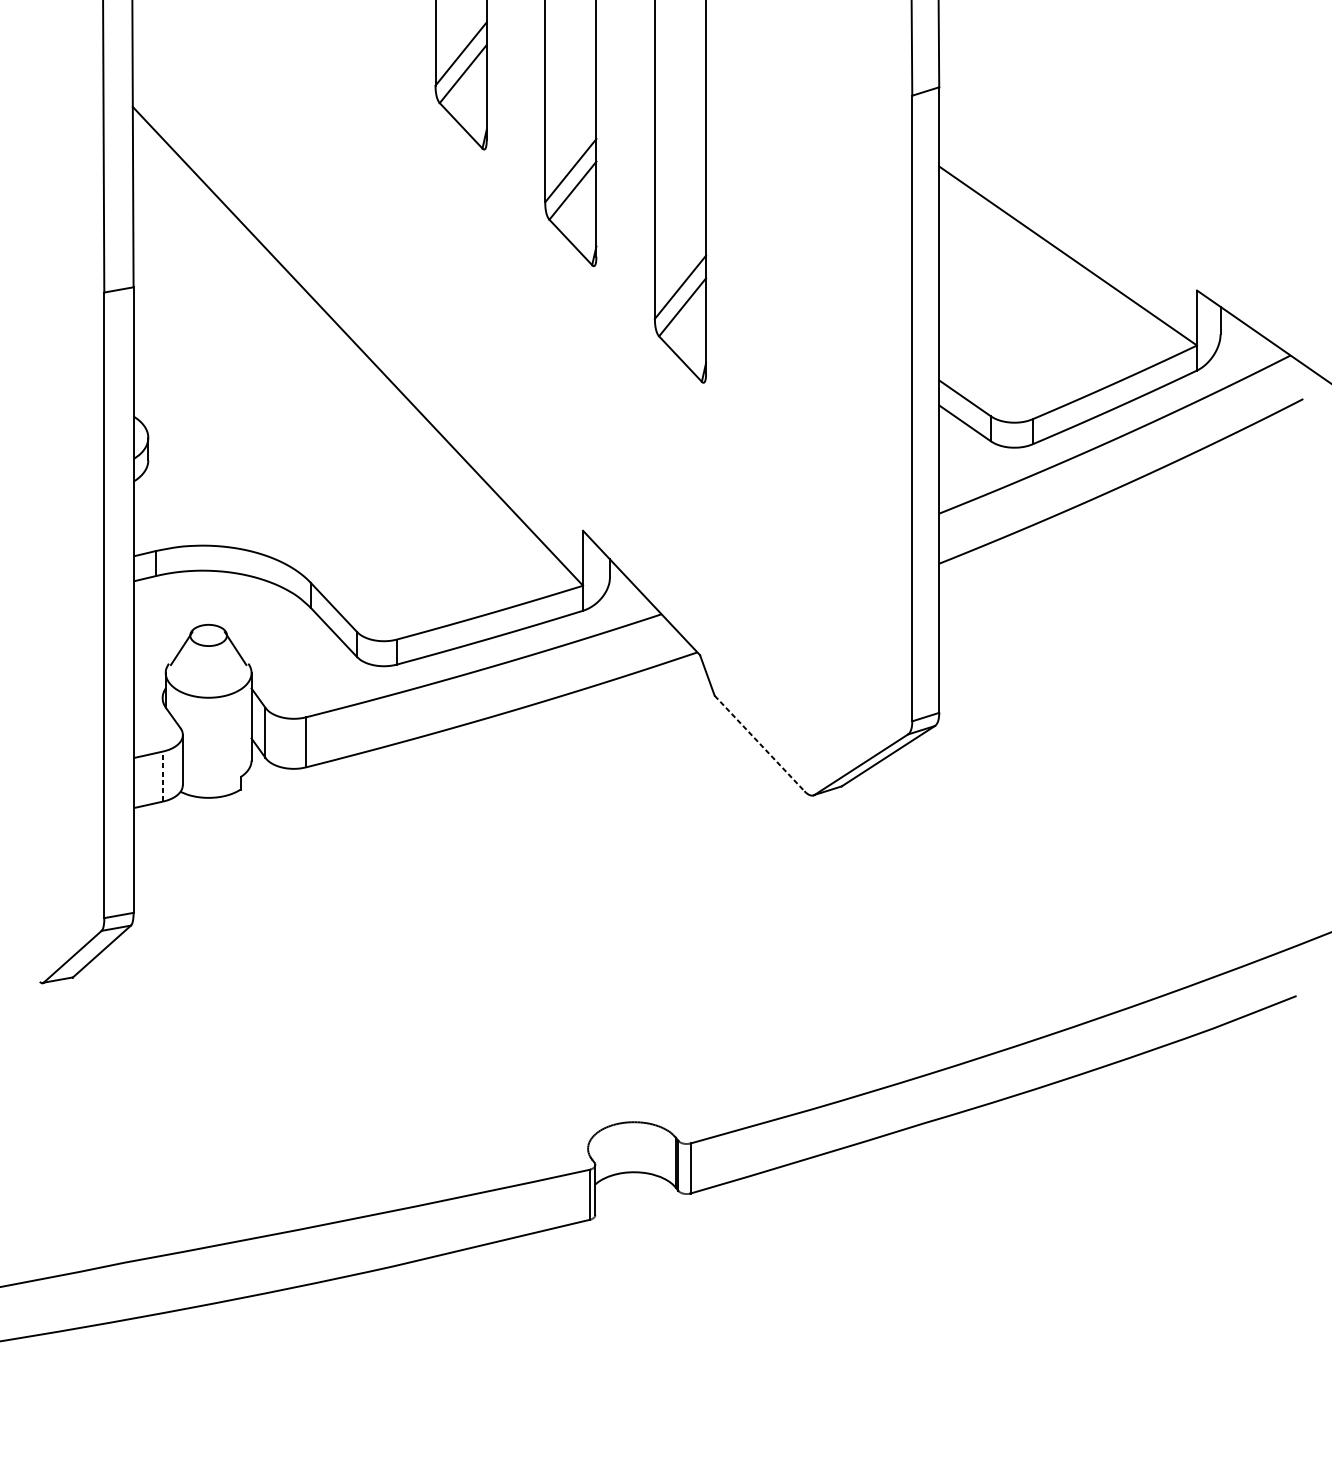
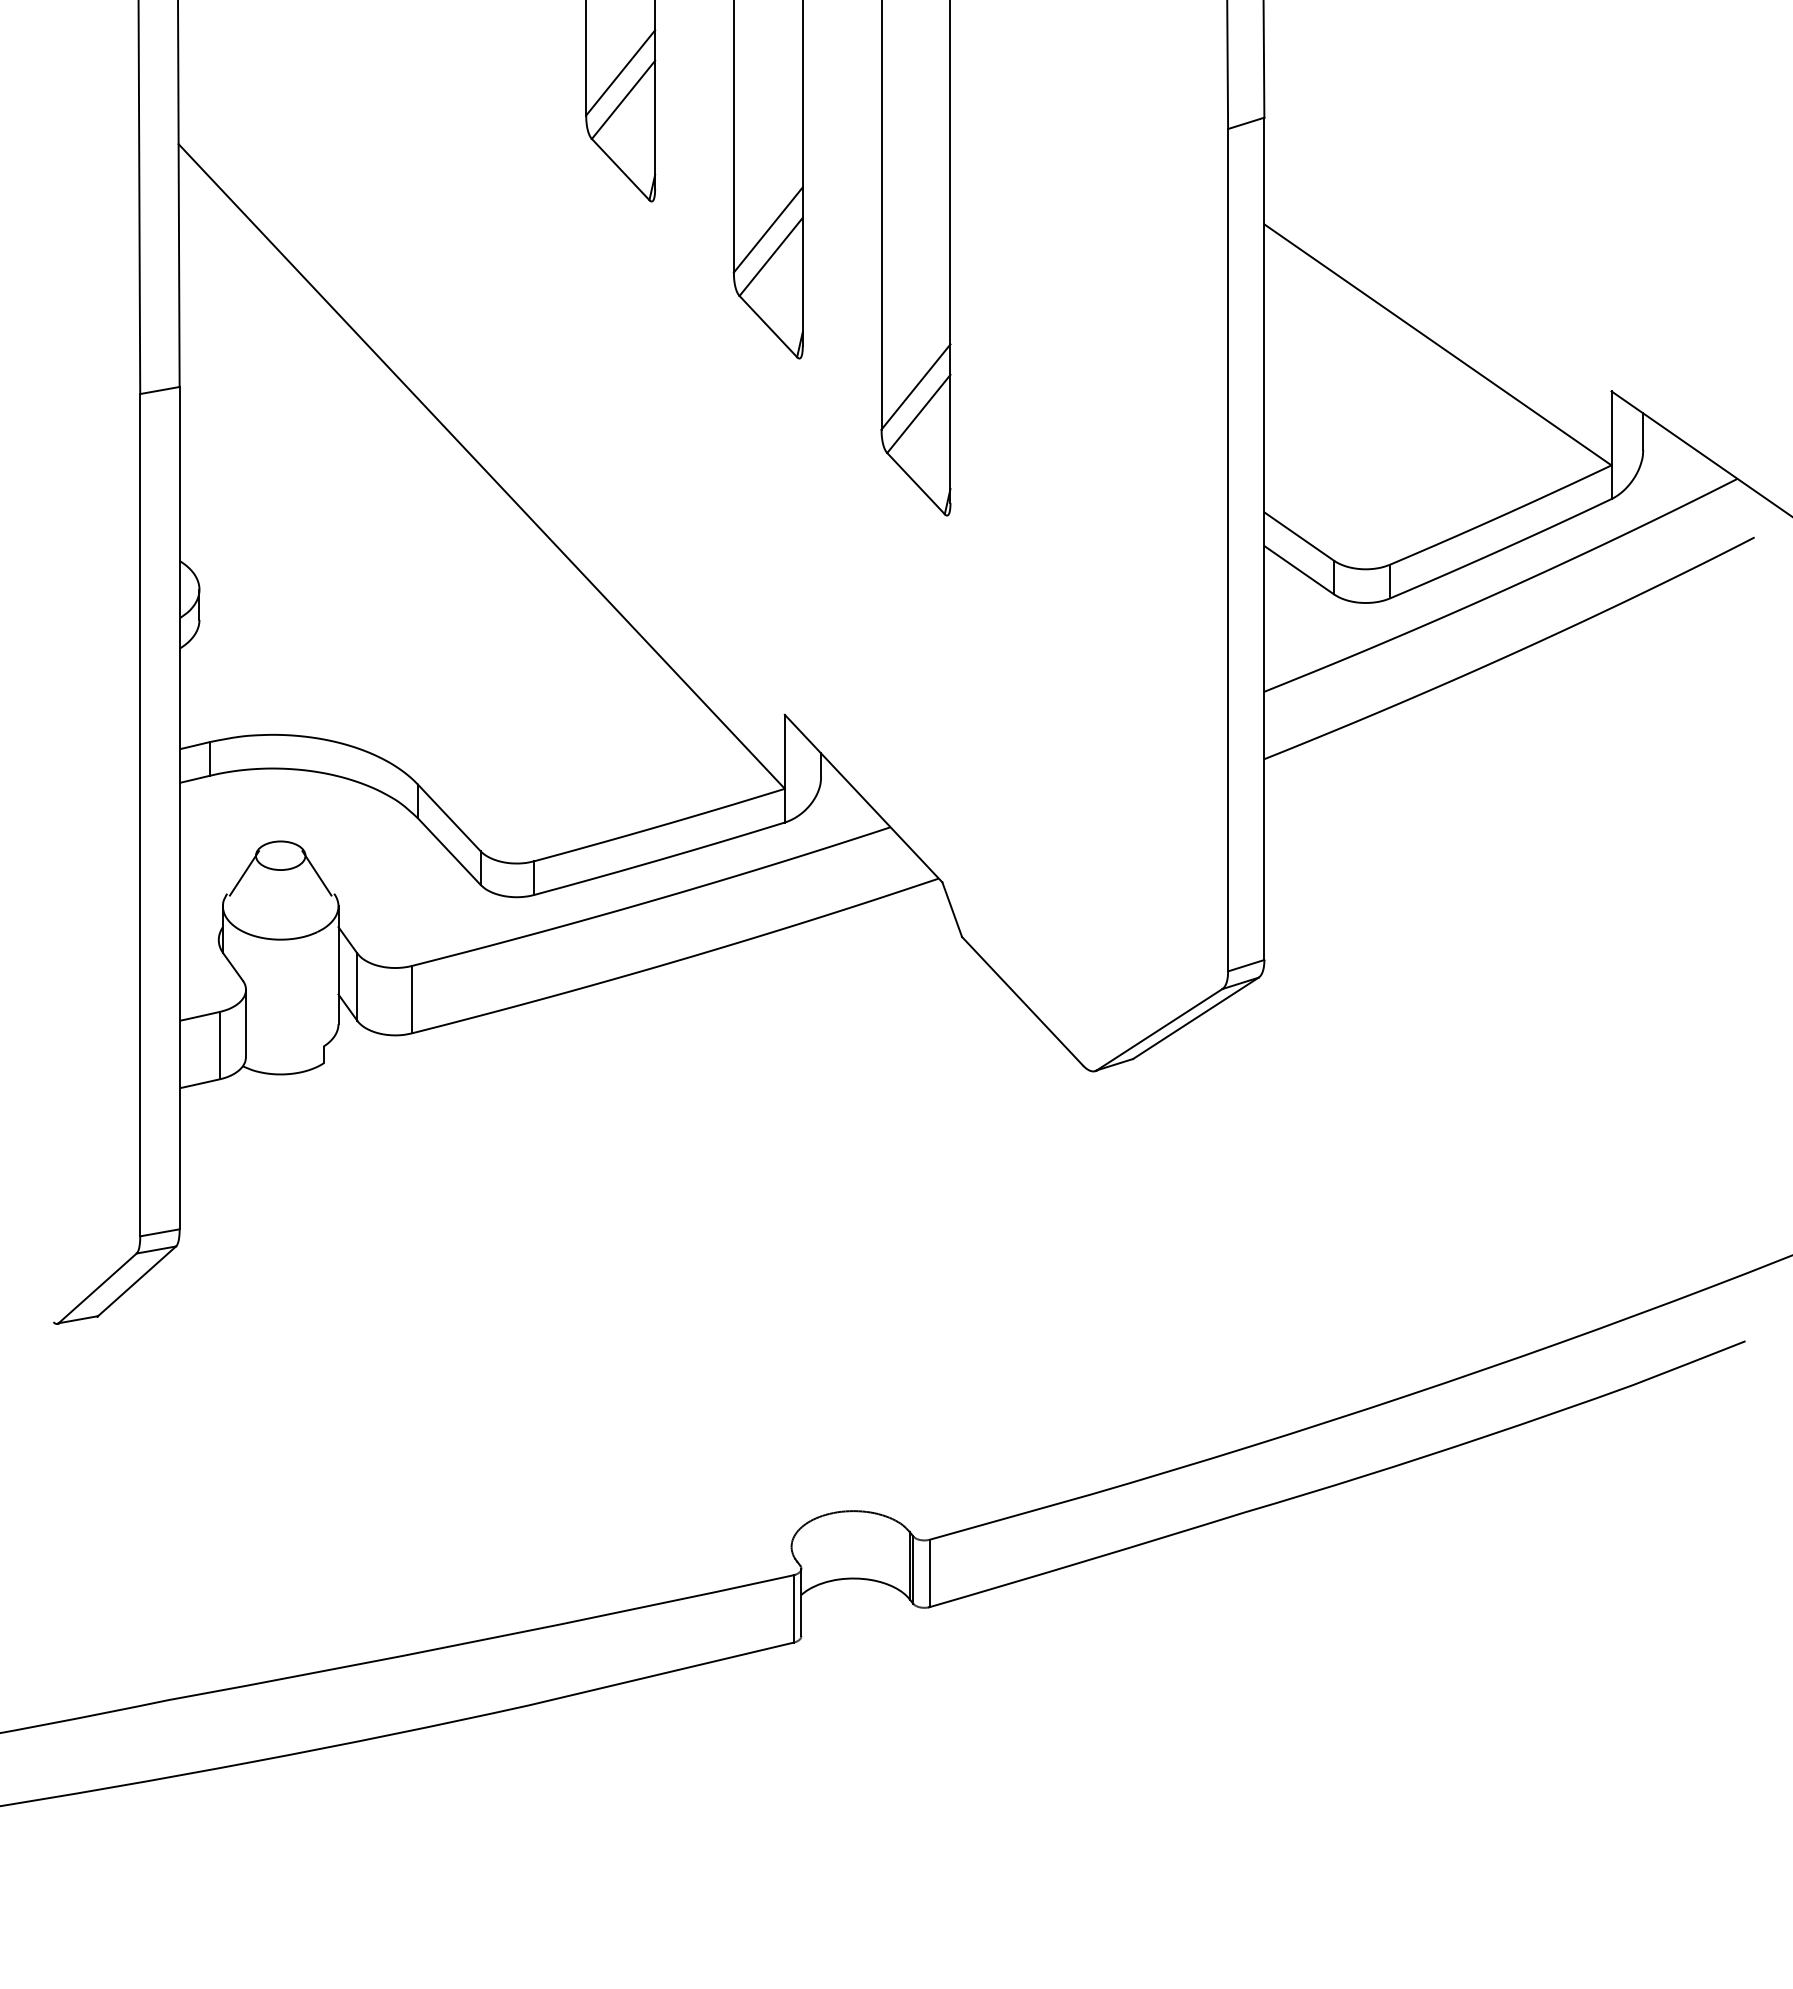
line: (759, 743) -> (1022, 1001), dashed -> solid
line: (163, 776) -> (219, 1045), dashed -> solid

